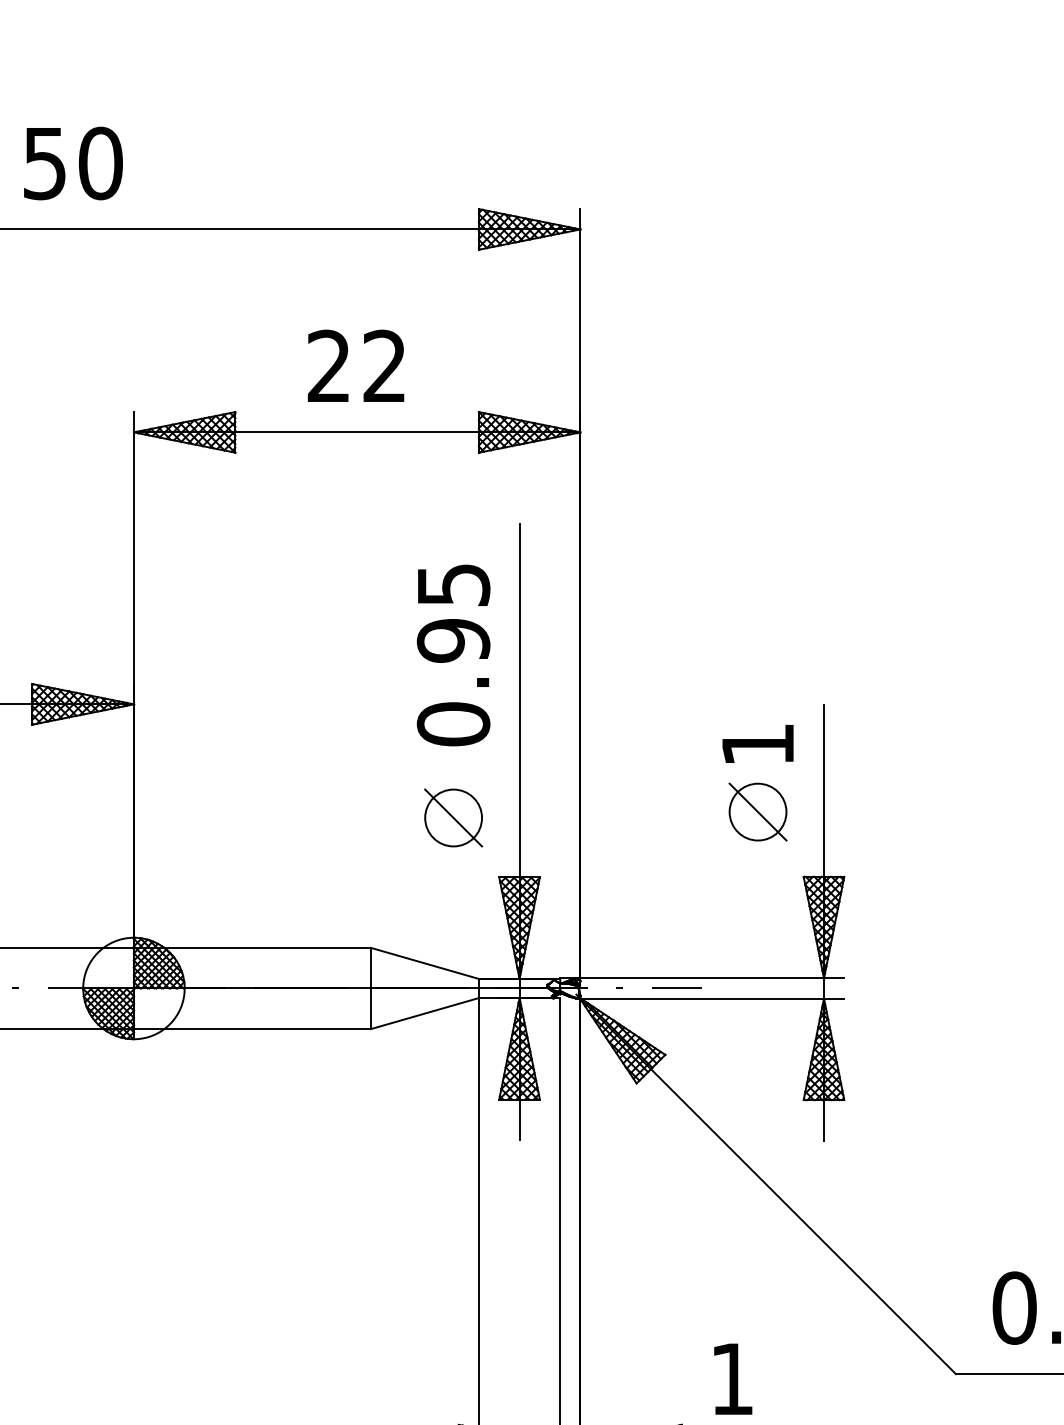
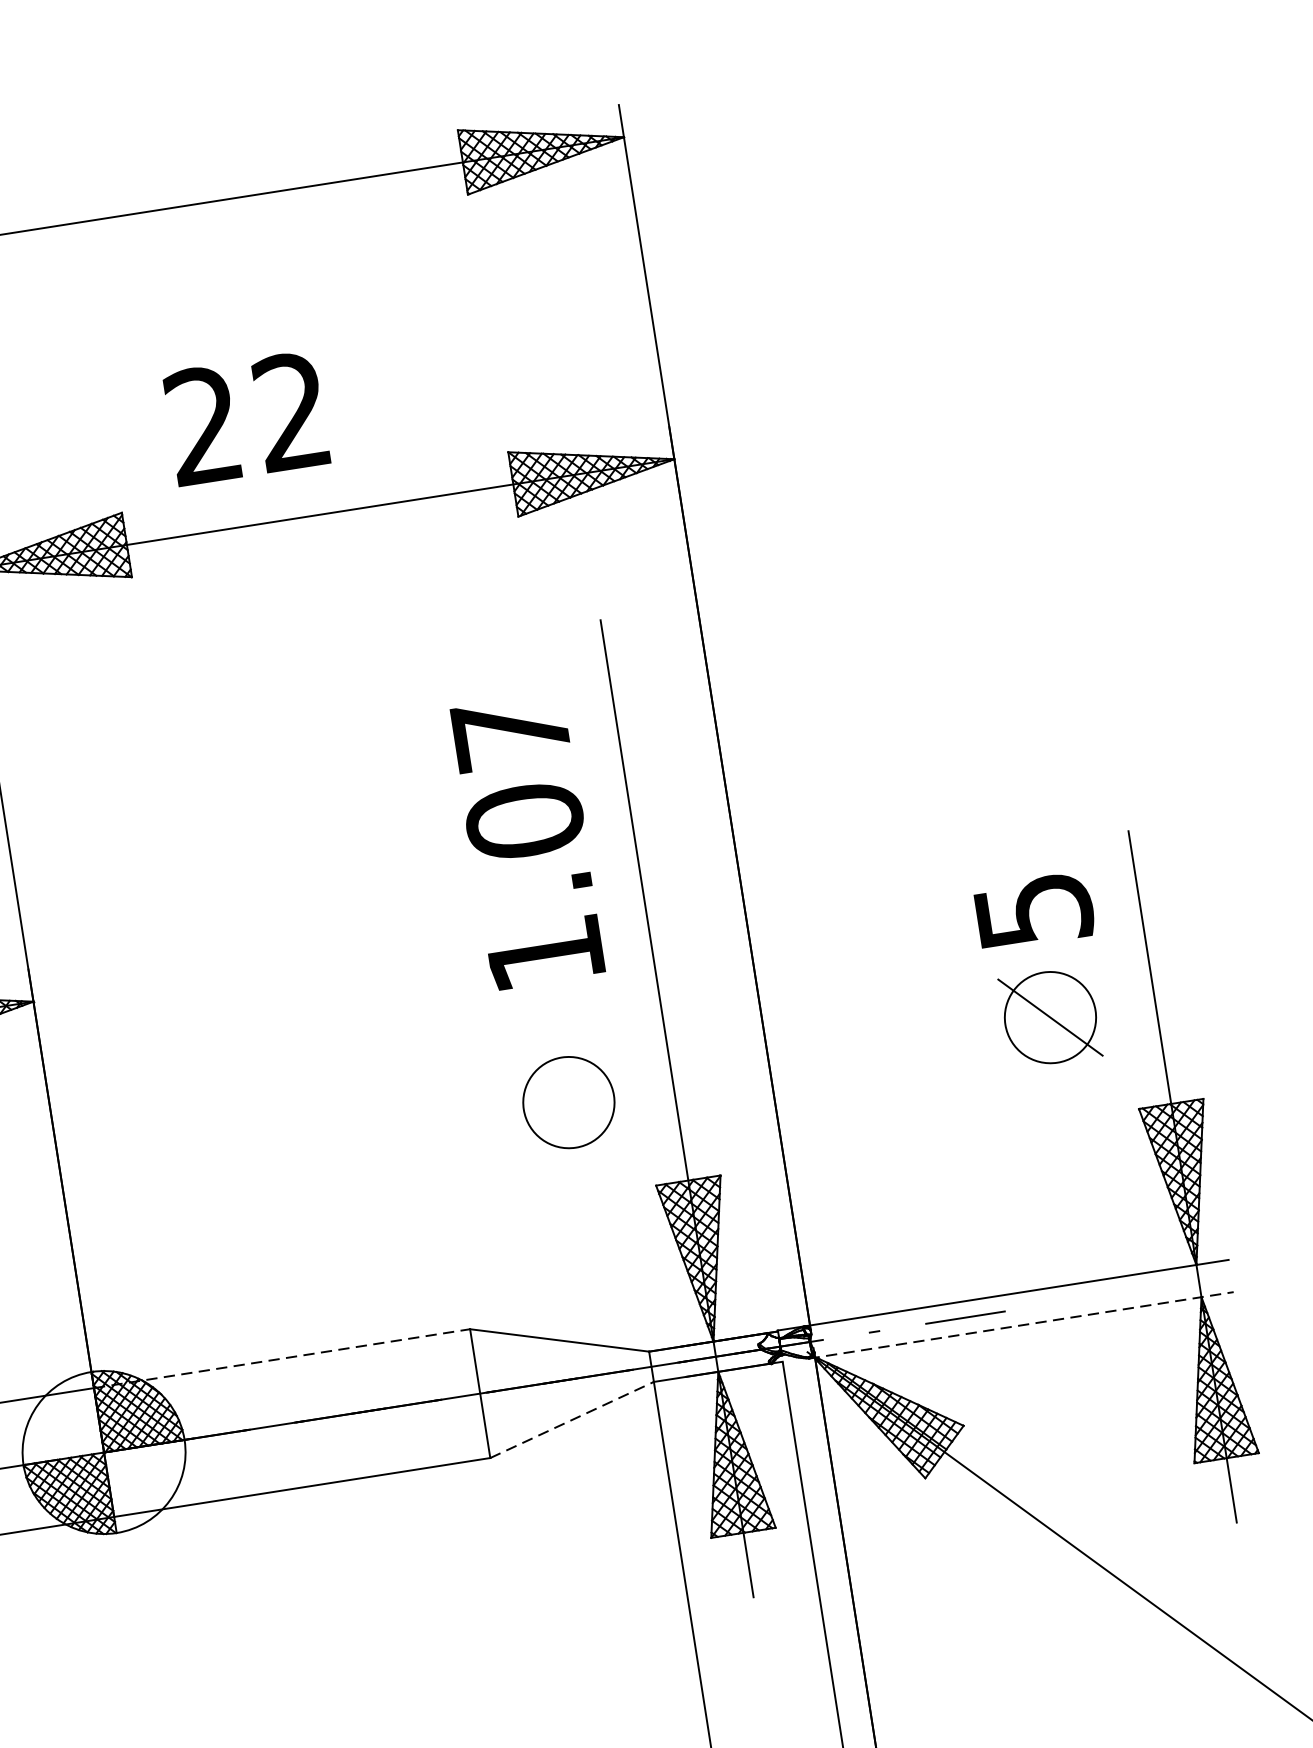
text: (356, 365) -> (246, 417), moved
text: (453, 655) -> (528, 844), 0.95 -> 1.07
text: (758, 744) -> (1034, 910), 1 -> 5
line: (453, 817) -> (568, 1101), removed
line: (252, 947) -> (281, 1358), solid -> dashed
line: (710, 998) -> (1021, 1325), solid -> dashed
line: (425, 1013) -> (572, 1419), solid -> dashed

